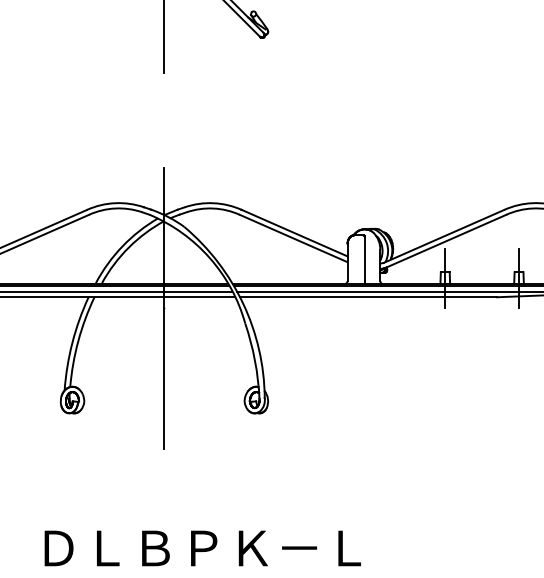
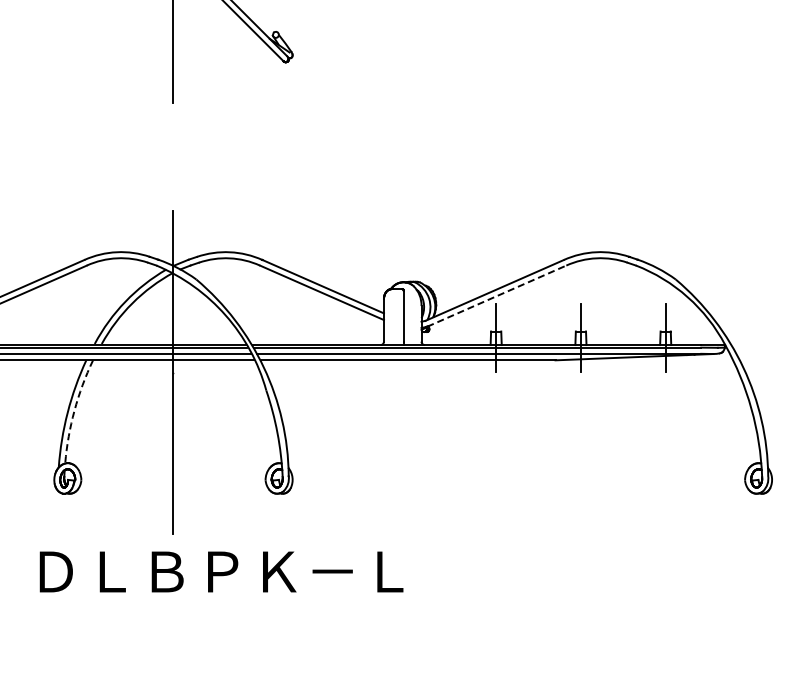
line: (445, 241) -> (496, 296), solid -> dashed
arc: (78, 340) -> (74, 410), solid -> dashed
text: (202, 548) -> (221, 571), moved

